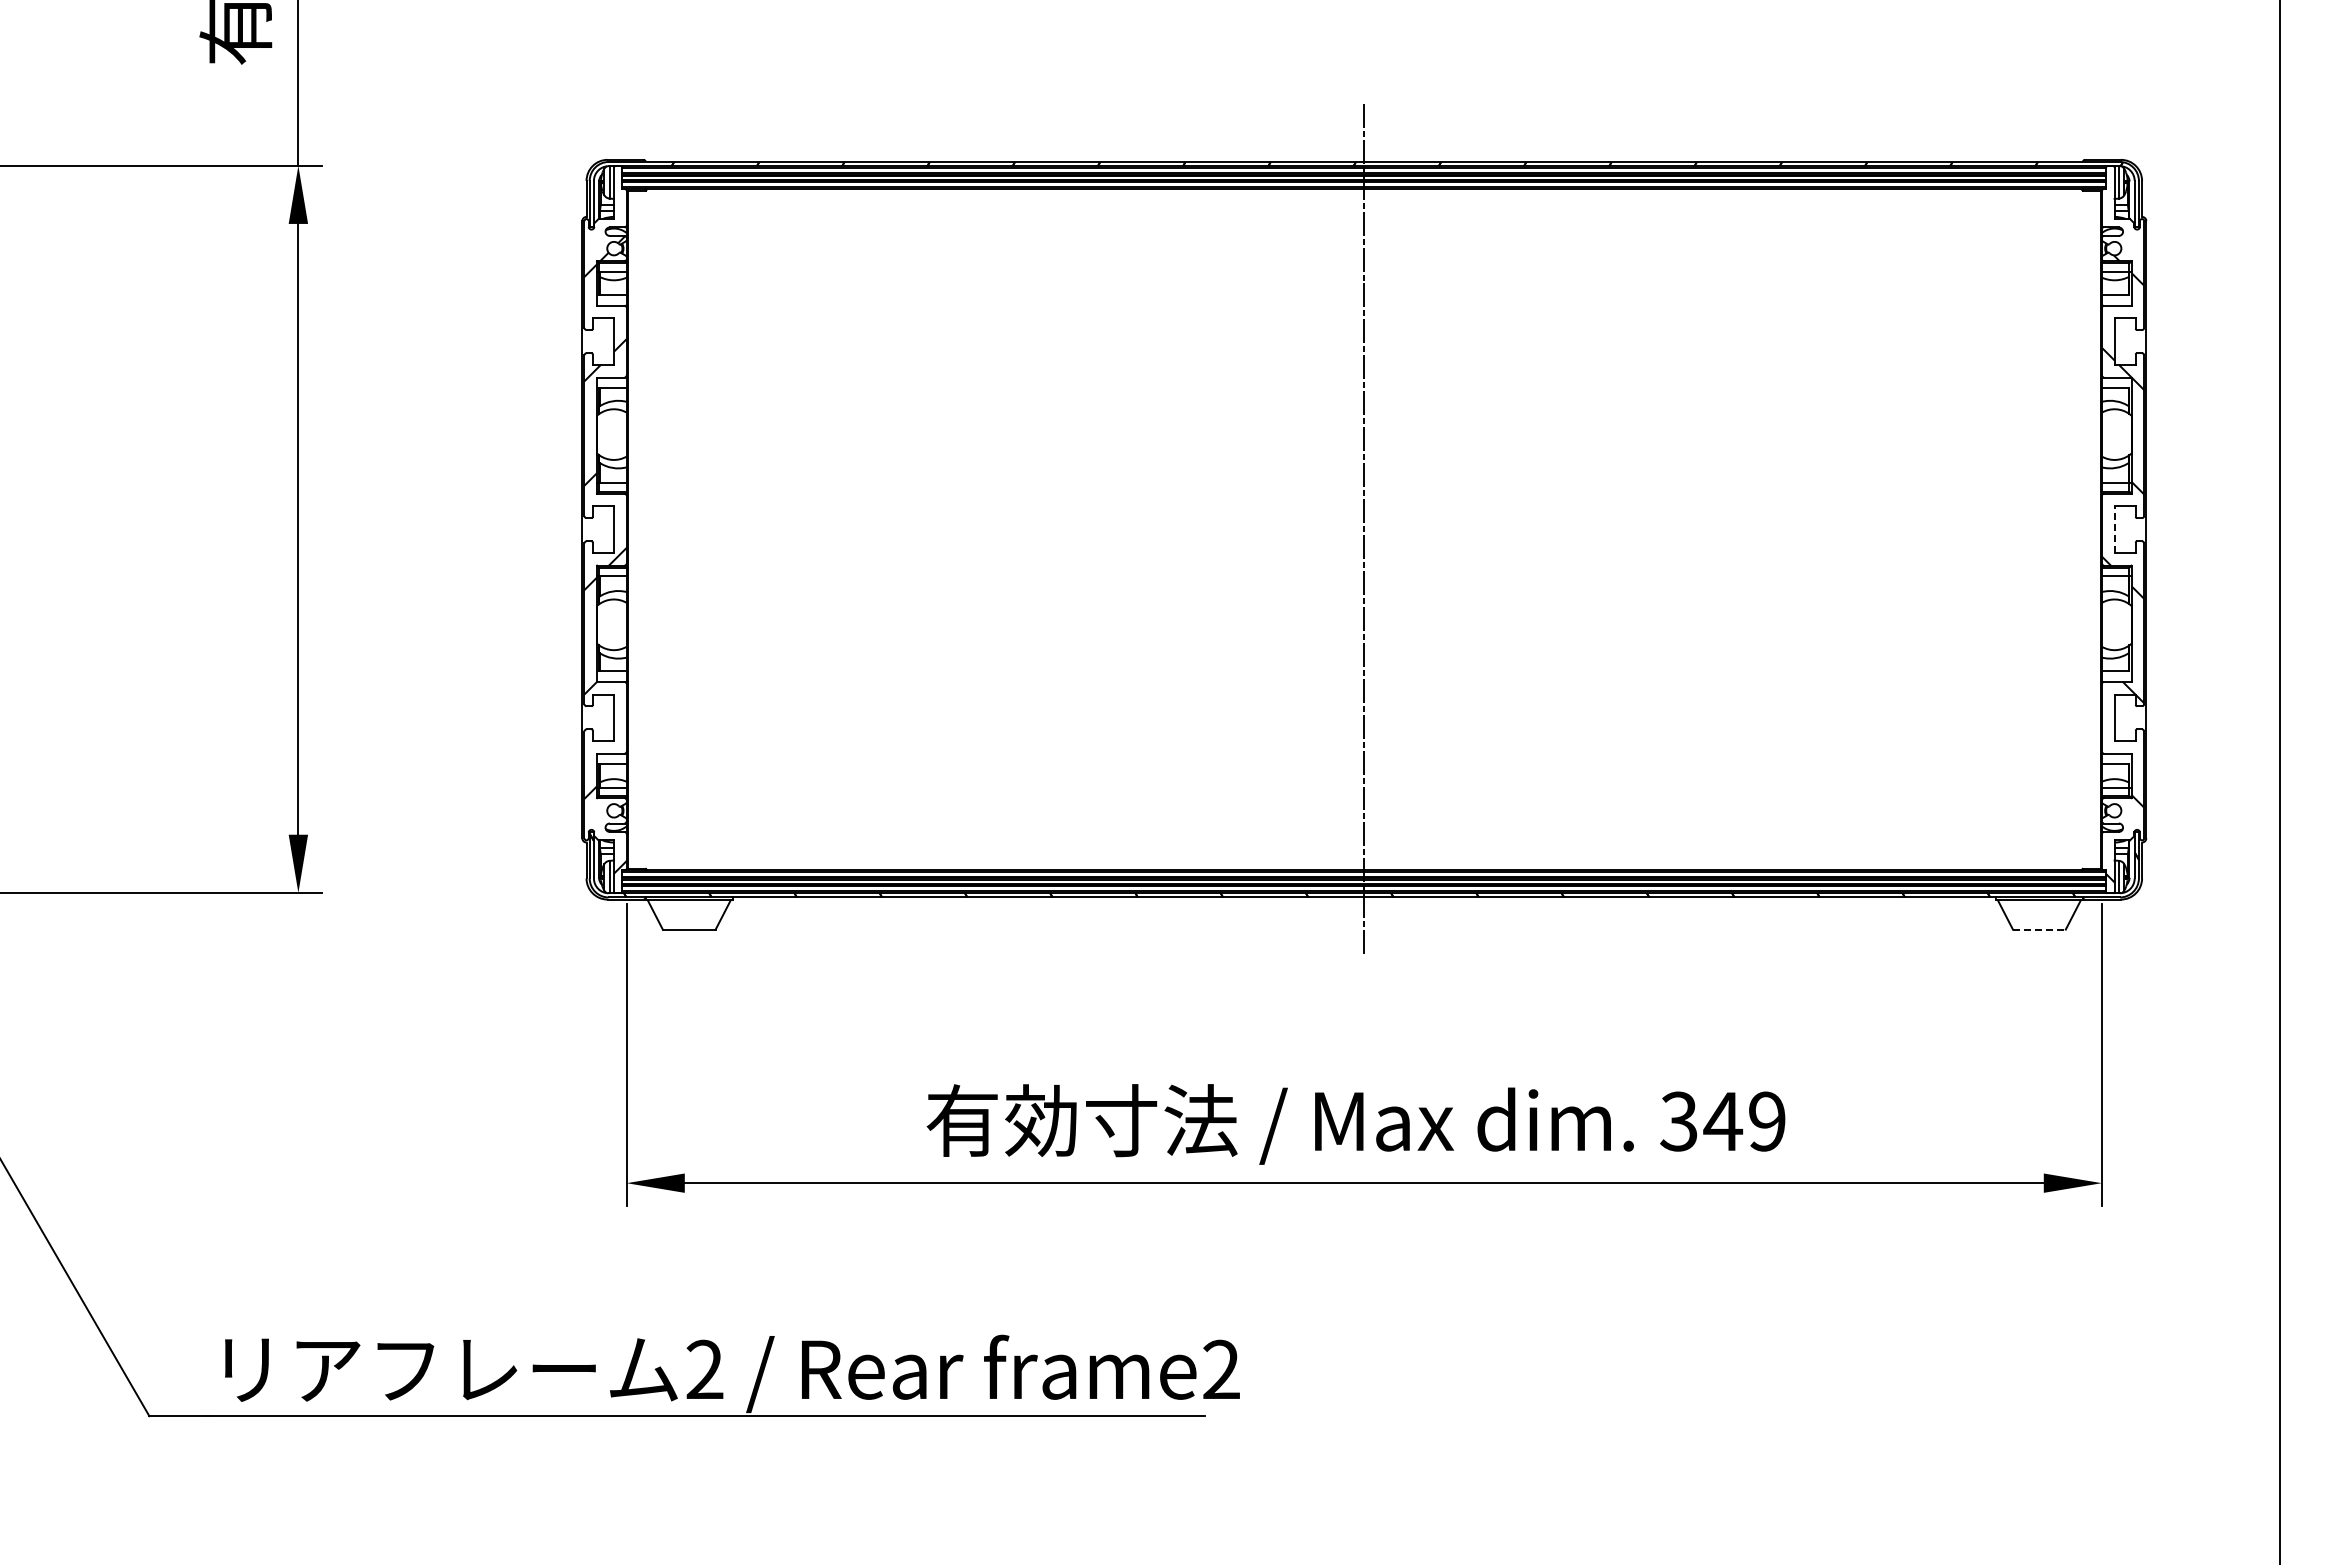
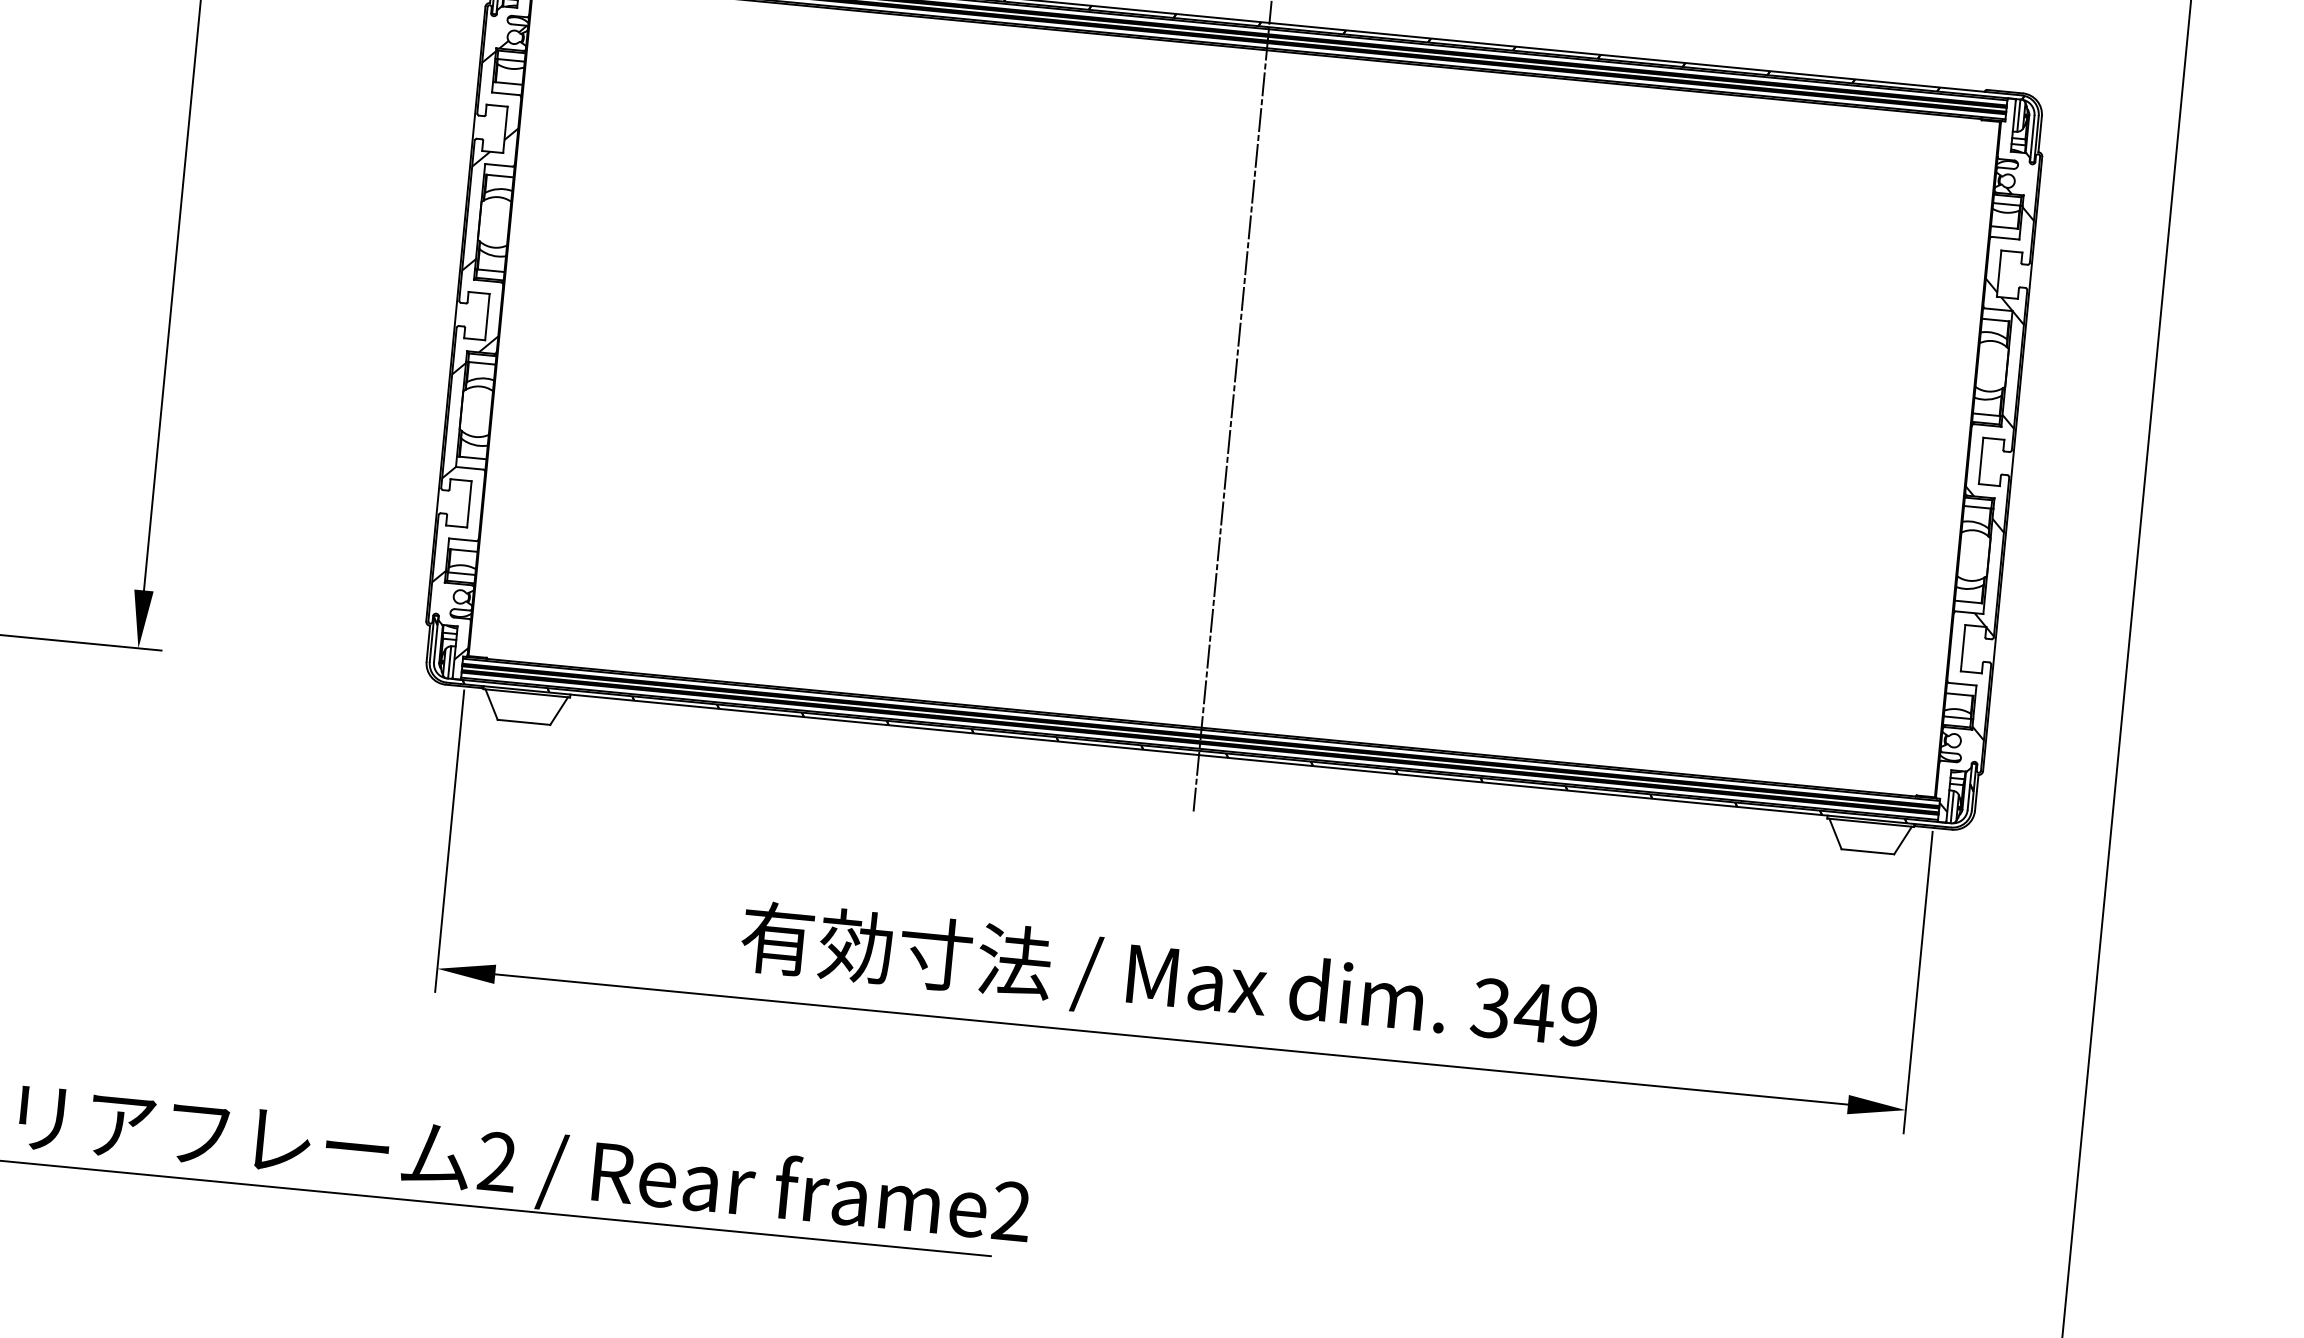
line: (2114, 529) -> (1981, 460), dashed -> solid
line: (2039, 929) -> (1868, 851), dashed -> solid

